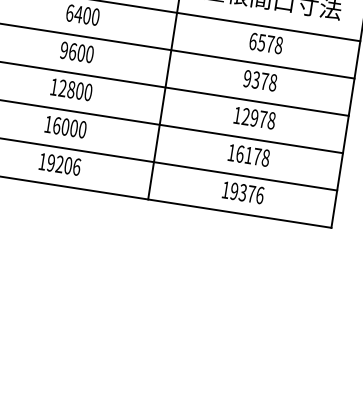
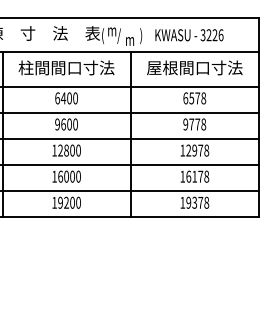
text: (255, 80) -> (191, 124), 9378 -> 9778
text: (76, 166) -> (78, 202), 19206 -> 19200
text: (259, 194) -> (206, 202), 19376 -> 19378

